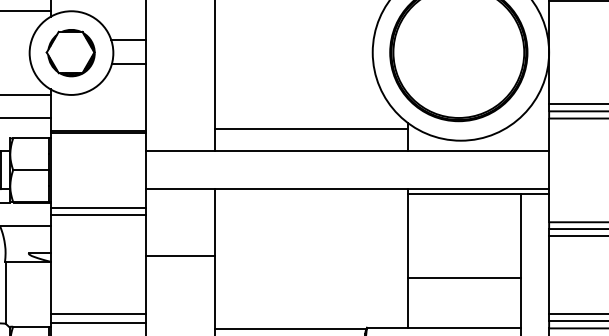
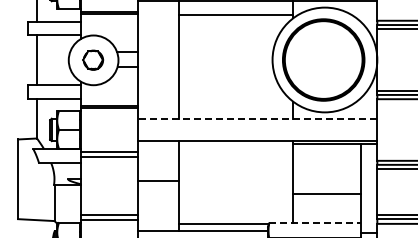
part: (69, 51) -> (92, 59), size x0.7
line: (310, 129) -> (235, 105), removed
line: (347, 150) -> (257, 118), solid -> dashed
line: (443, 327) -> (314, 223), solid -> dashed

